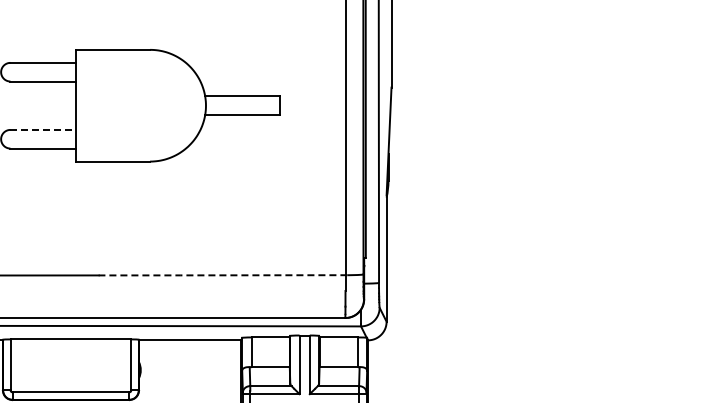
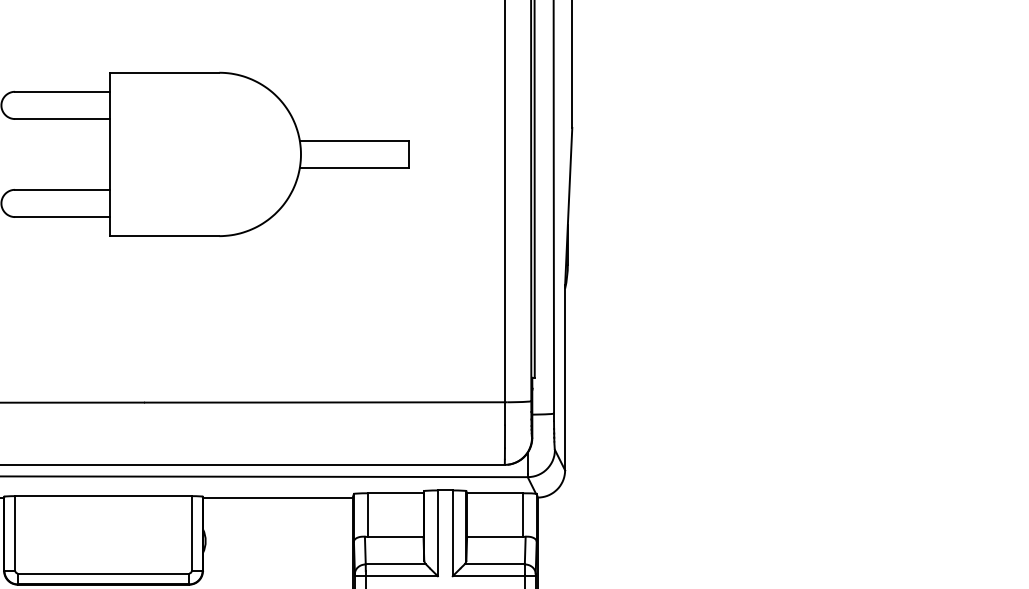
line: (43, 129) -> (63, 189), dashed -> solid
line: (221, 275) -> (323, 402), dashed -> solid

